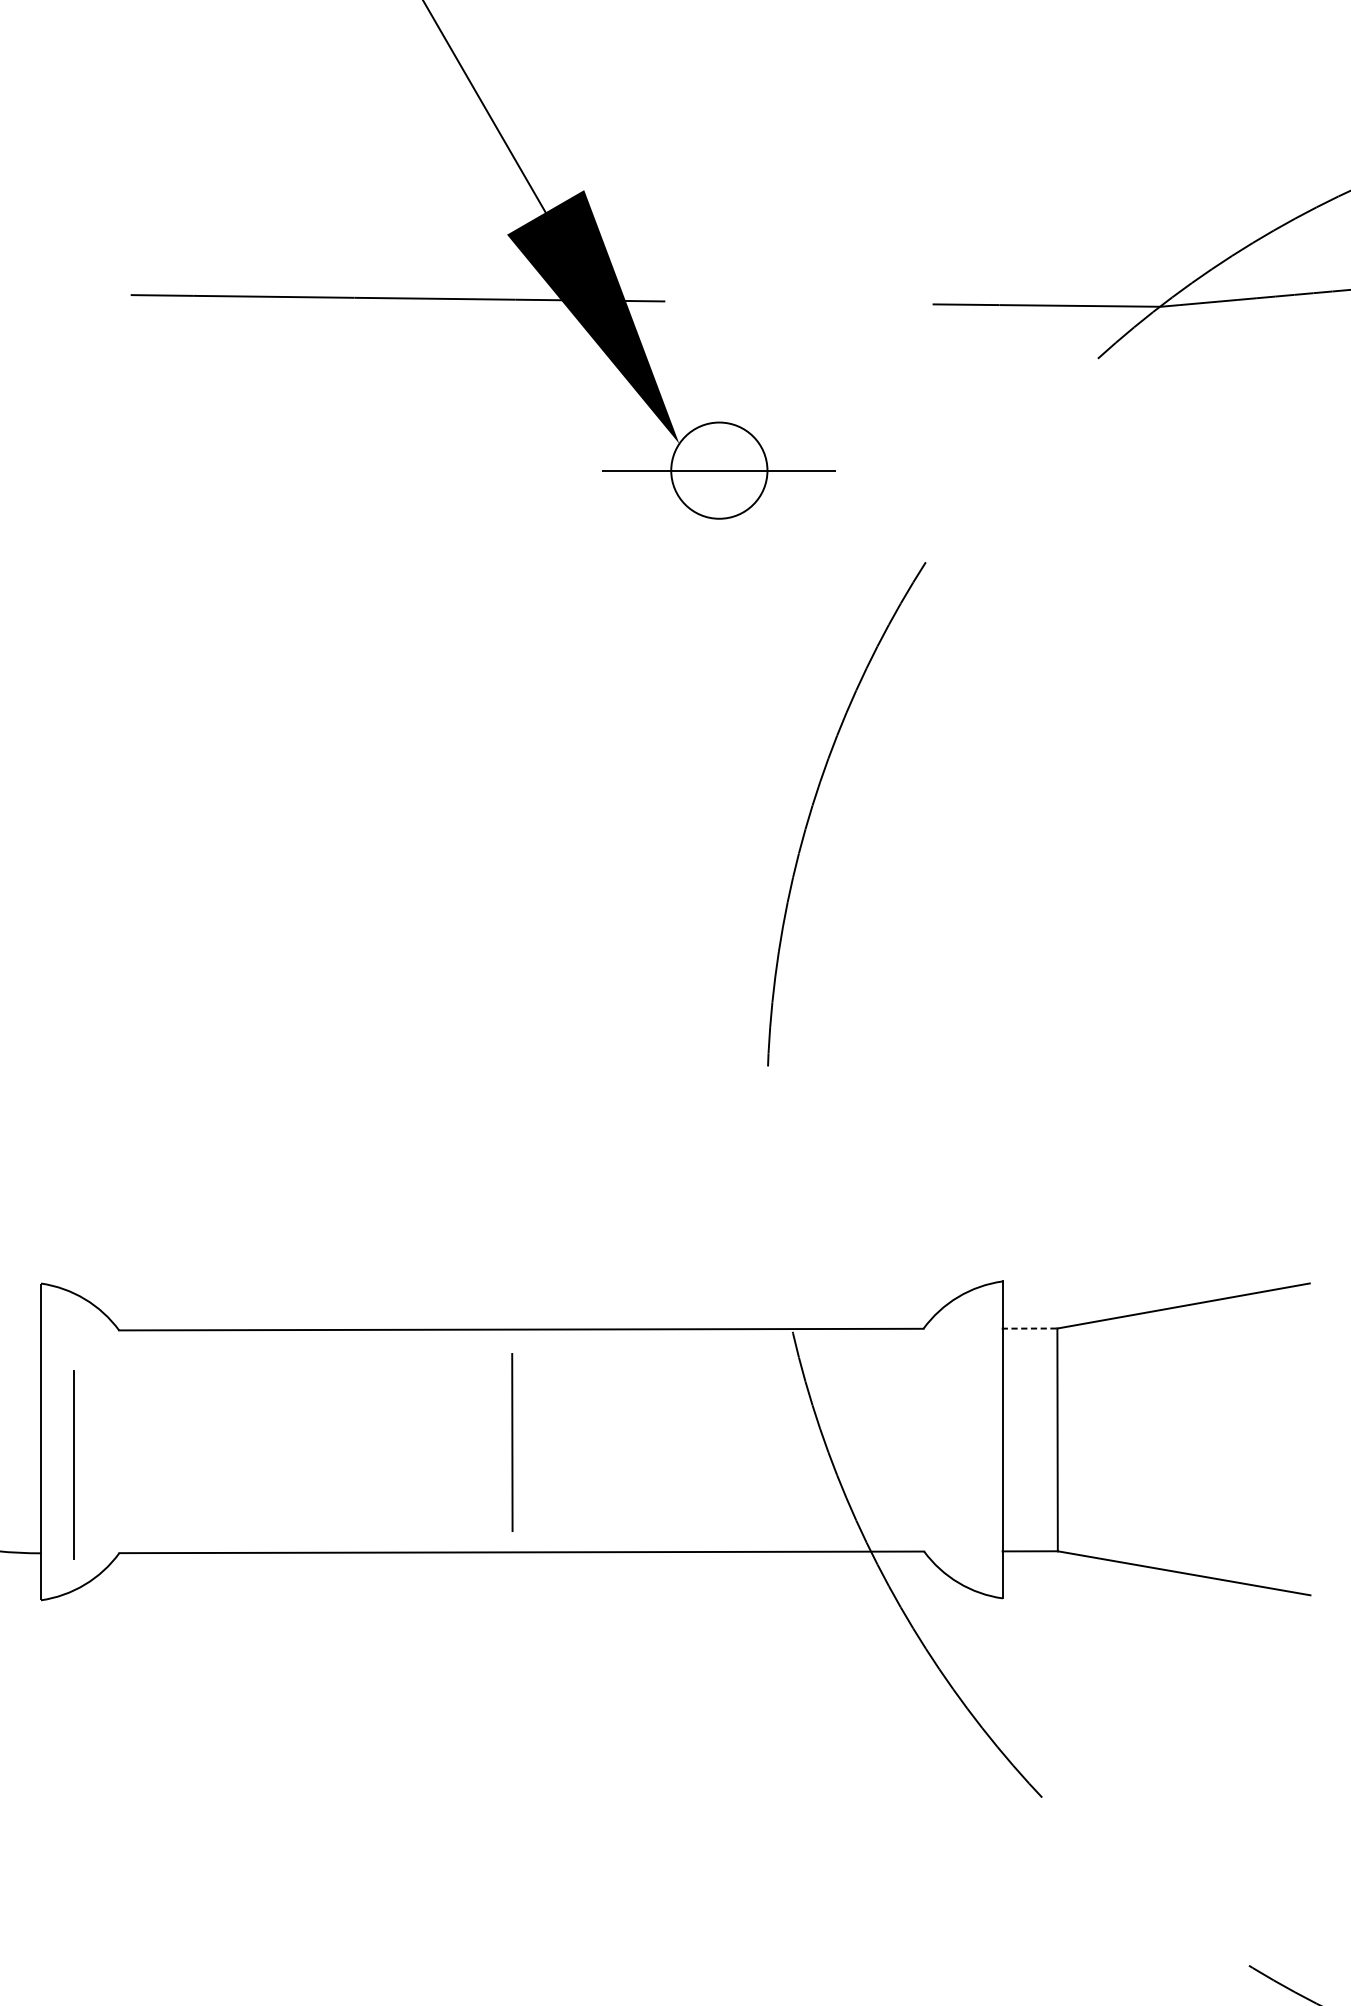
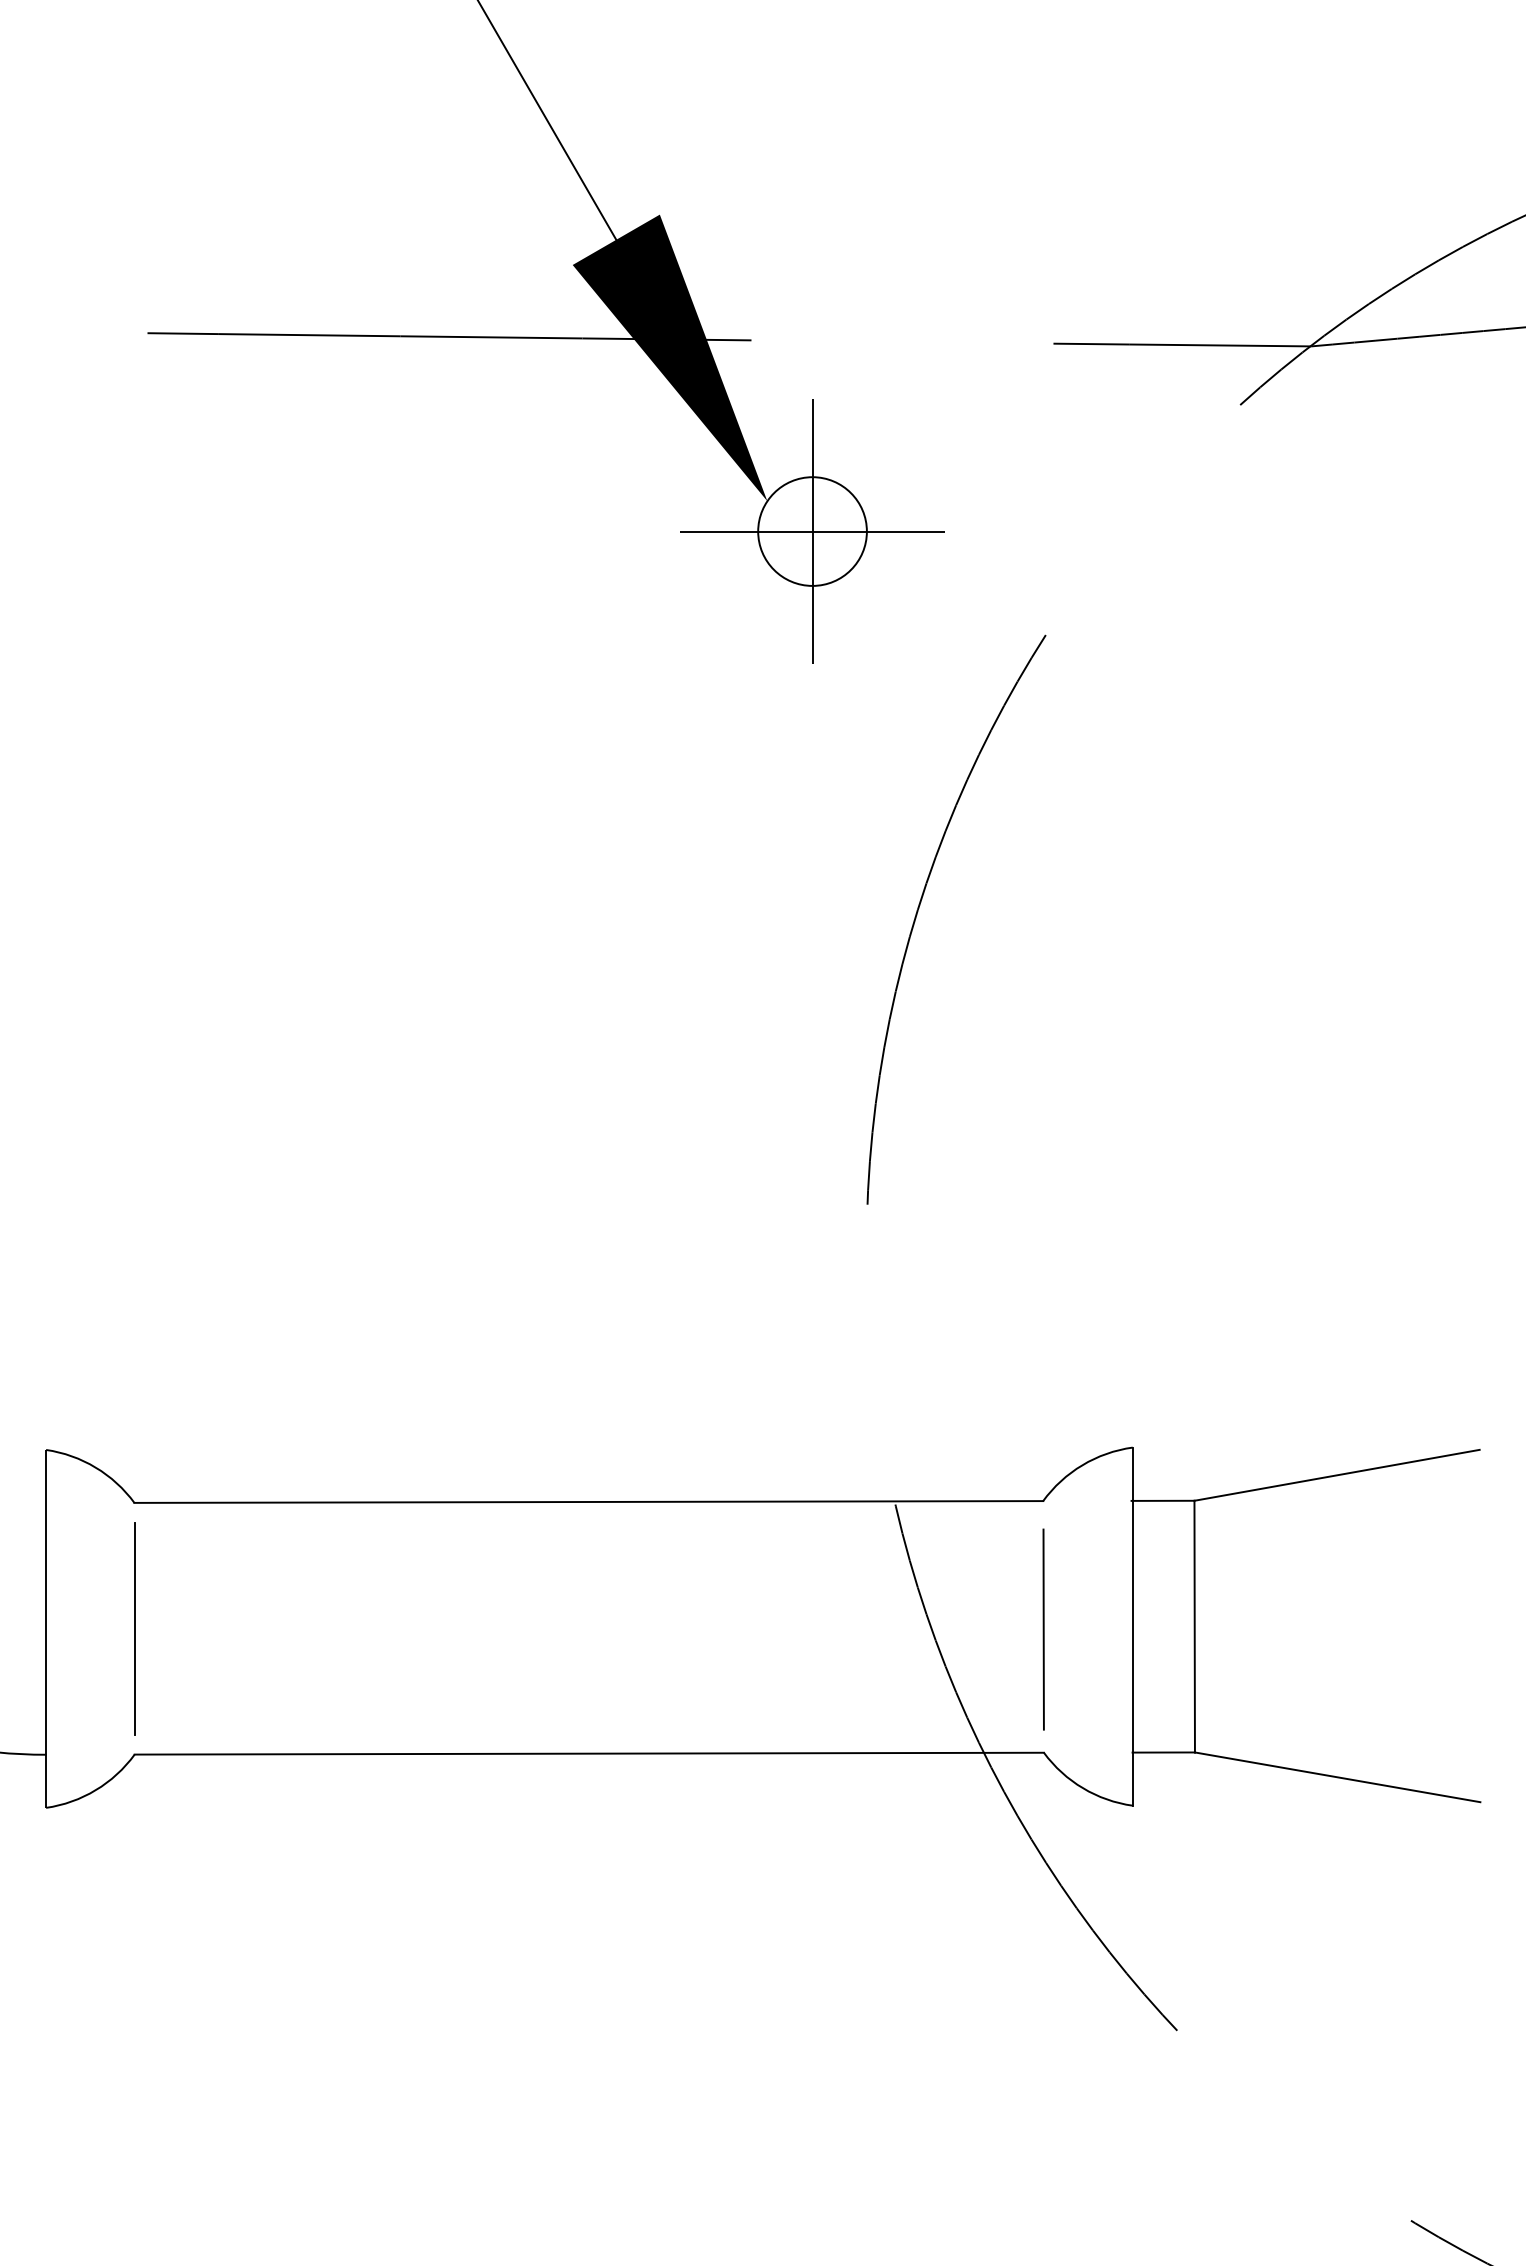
line: (719, 470) -> (812, 531), added
line: (1029, 1328) -> (1163, 1500), dashed -> solid
line: (512, 1442) -> (1043, 1629), moved
line: (74, 1464) -> (134, 1628), moved

